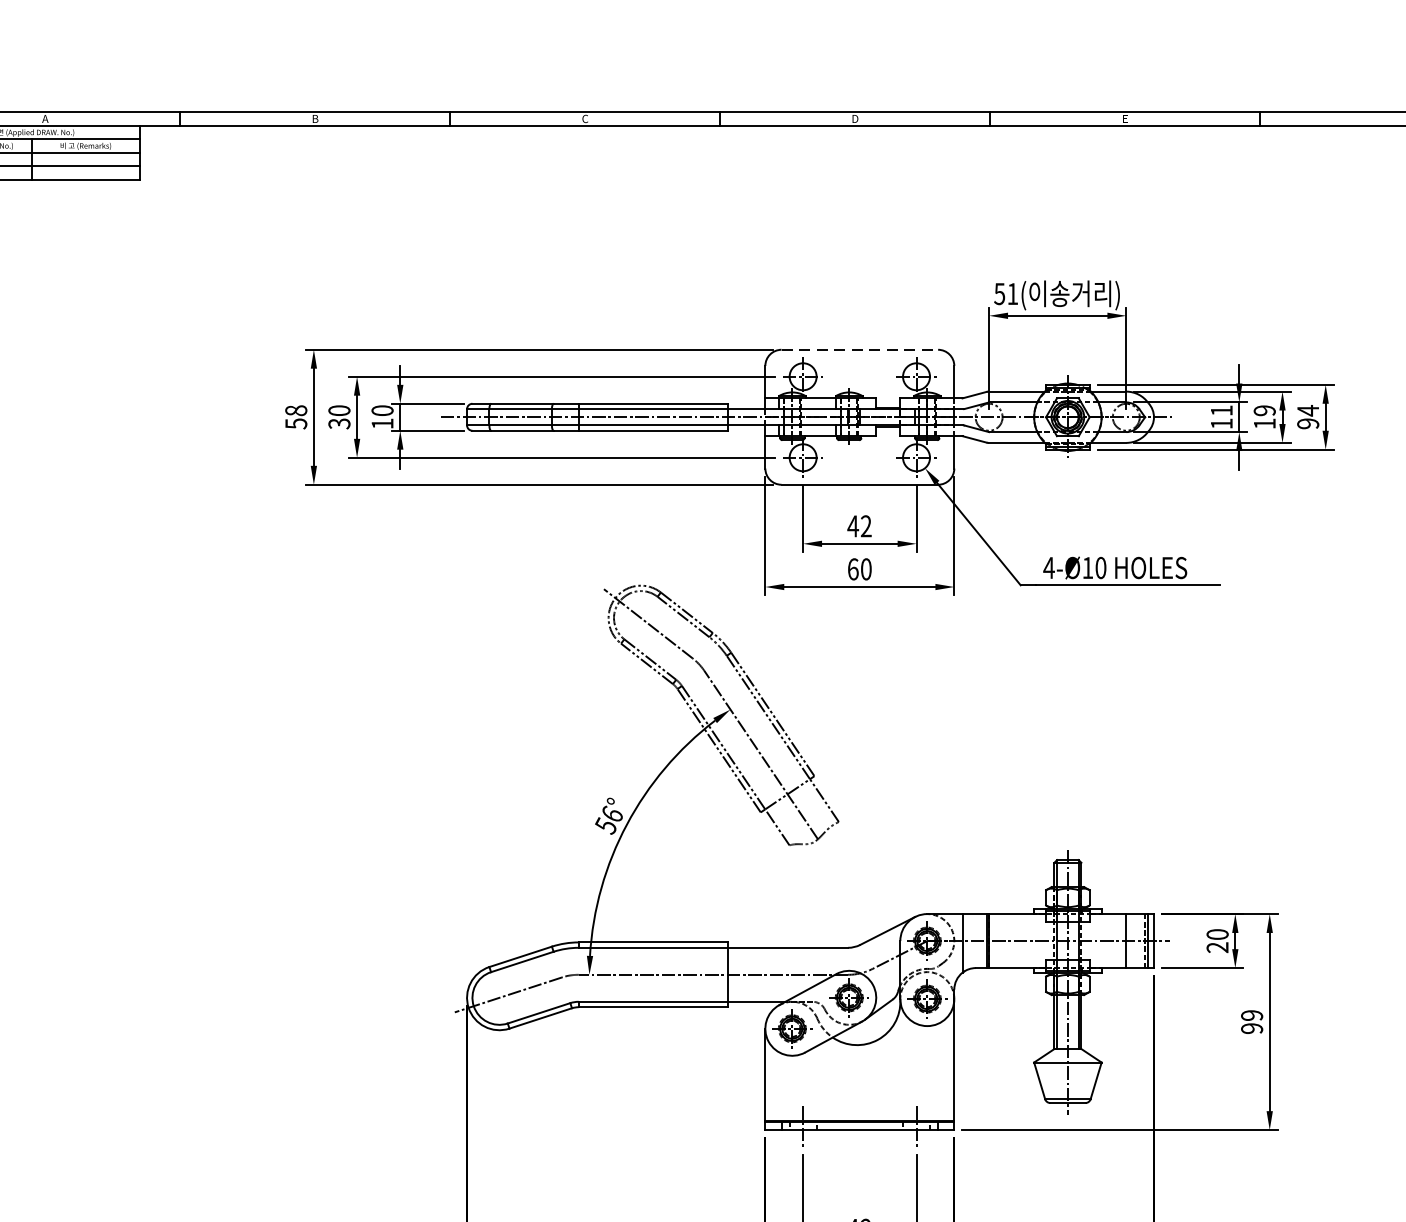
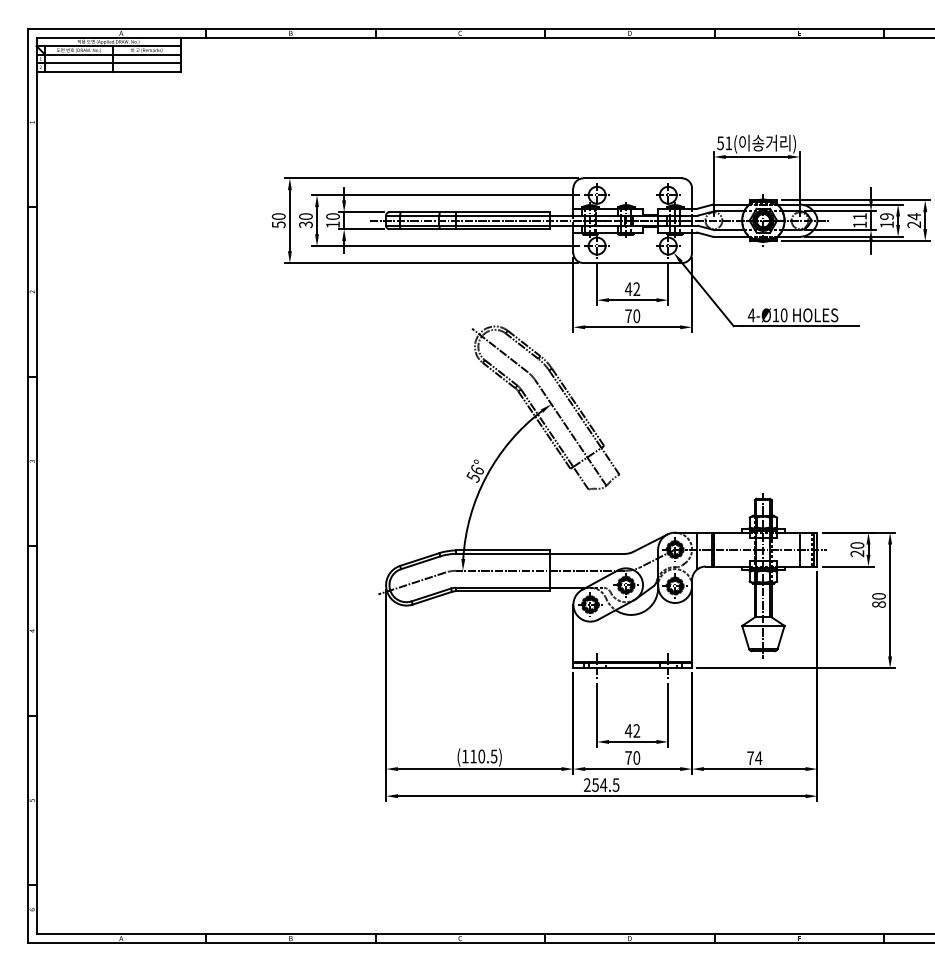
line: (861, 350) -> (633, 178), dashed -> solid
text: (295, 410) -> (278, 216), 58 -> 50
text: (1308, 423) -> (914, 224), 94 -> 24
text: (853, 569) -> (628, 316), 60 -> 70
text: (1251, 1022) -> (878, 600), 99 -> 80

